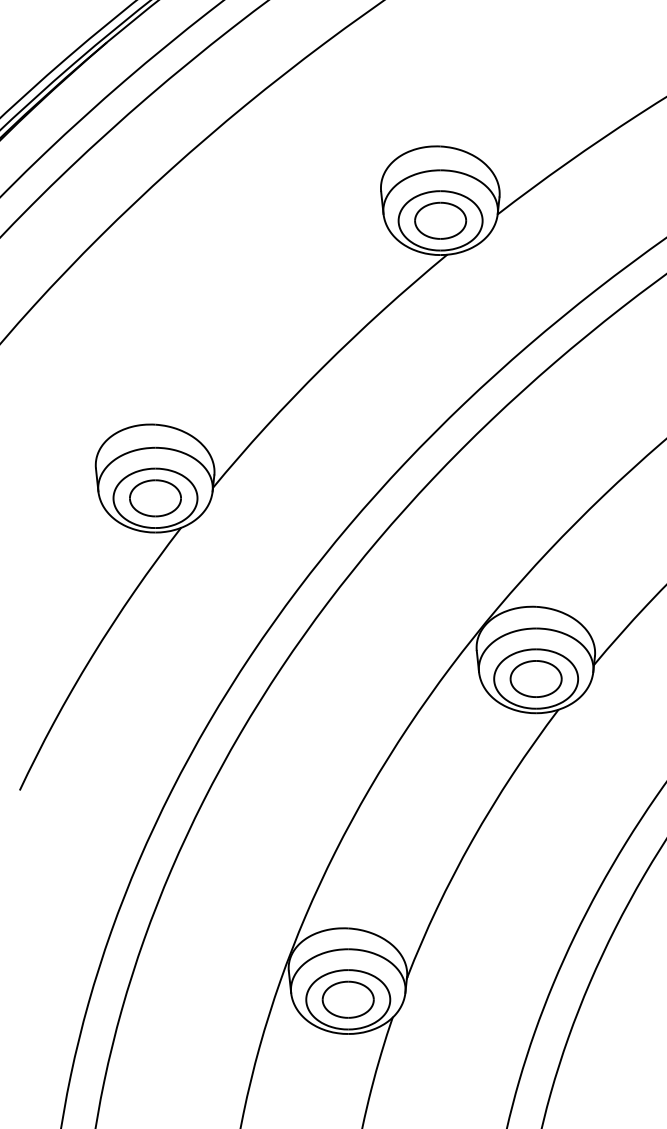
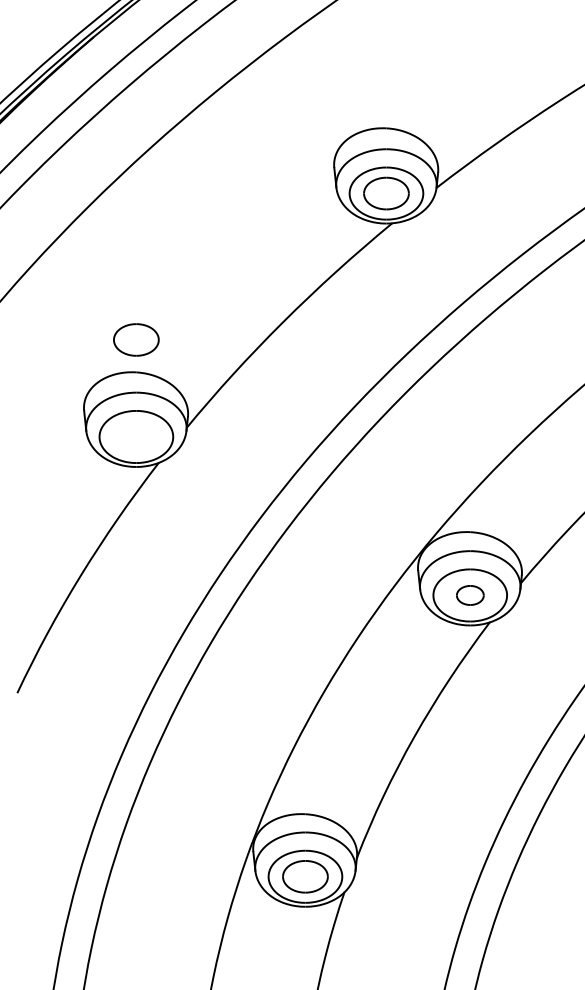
part: (155, 497) -> (136, 339), moved
part: (536, 679) -> (470, 595), size x0.6

